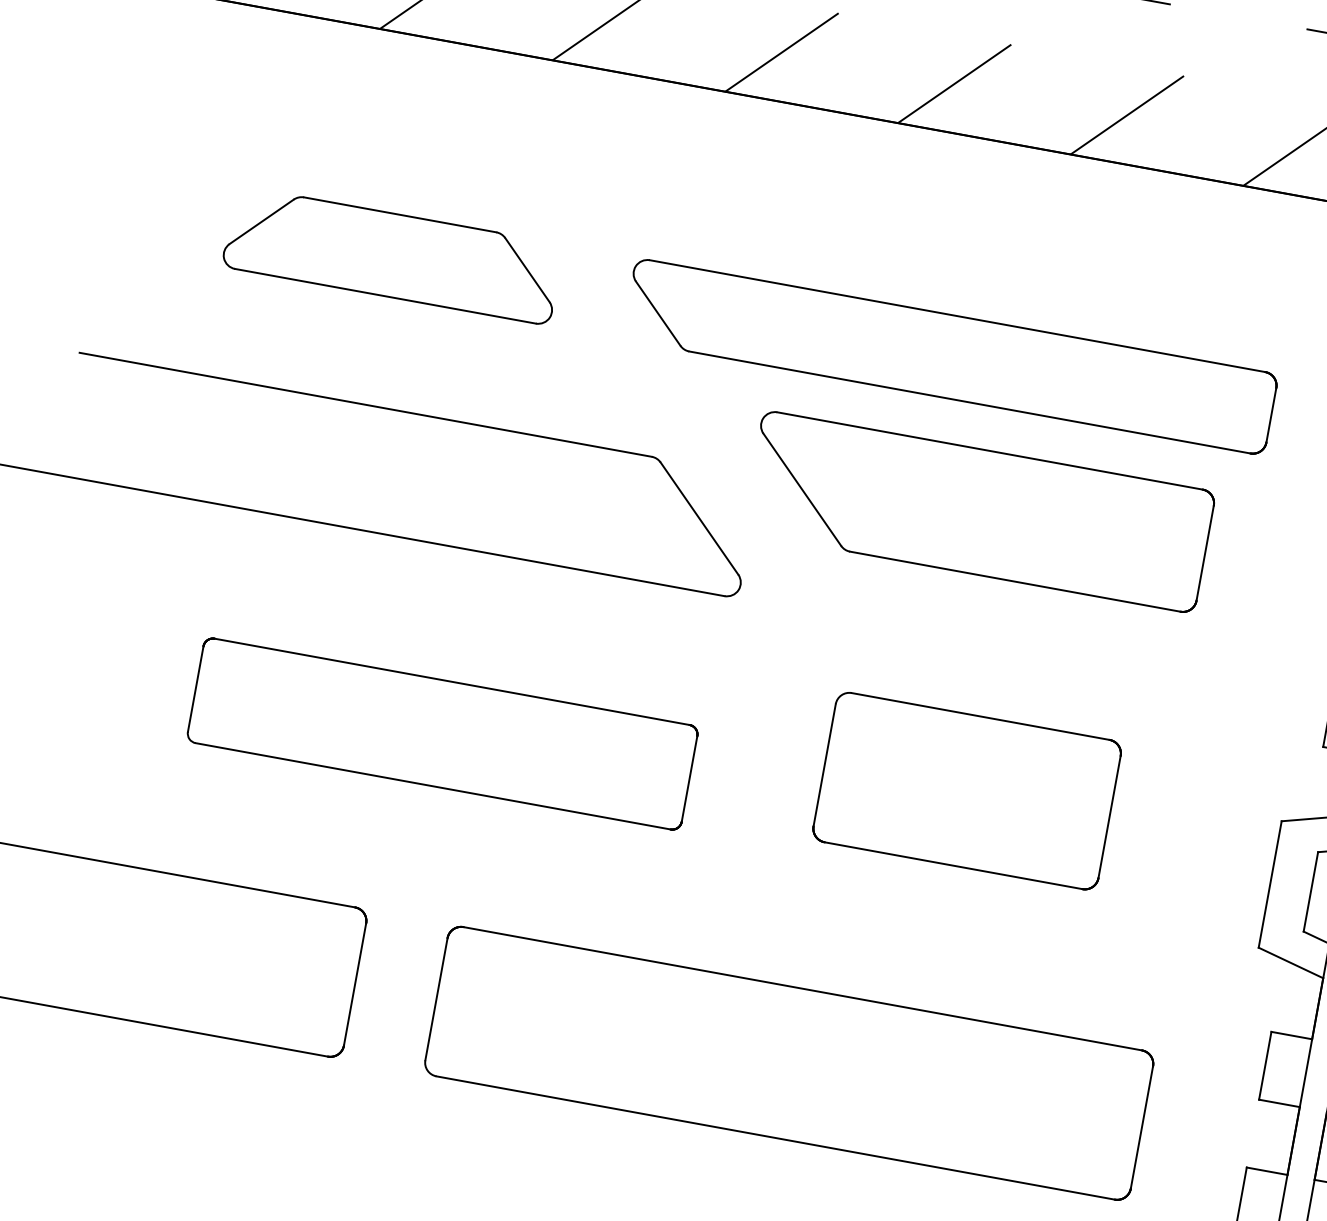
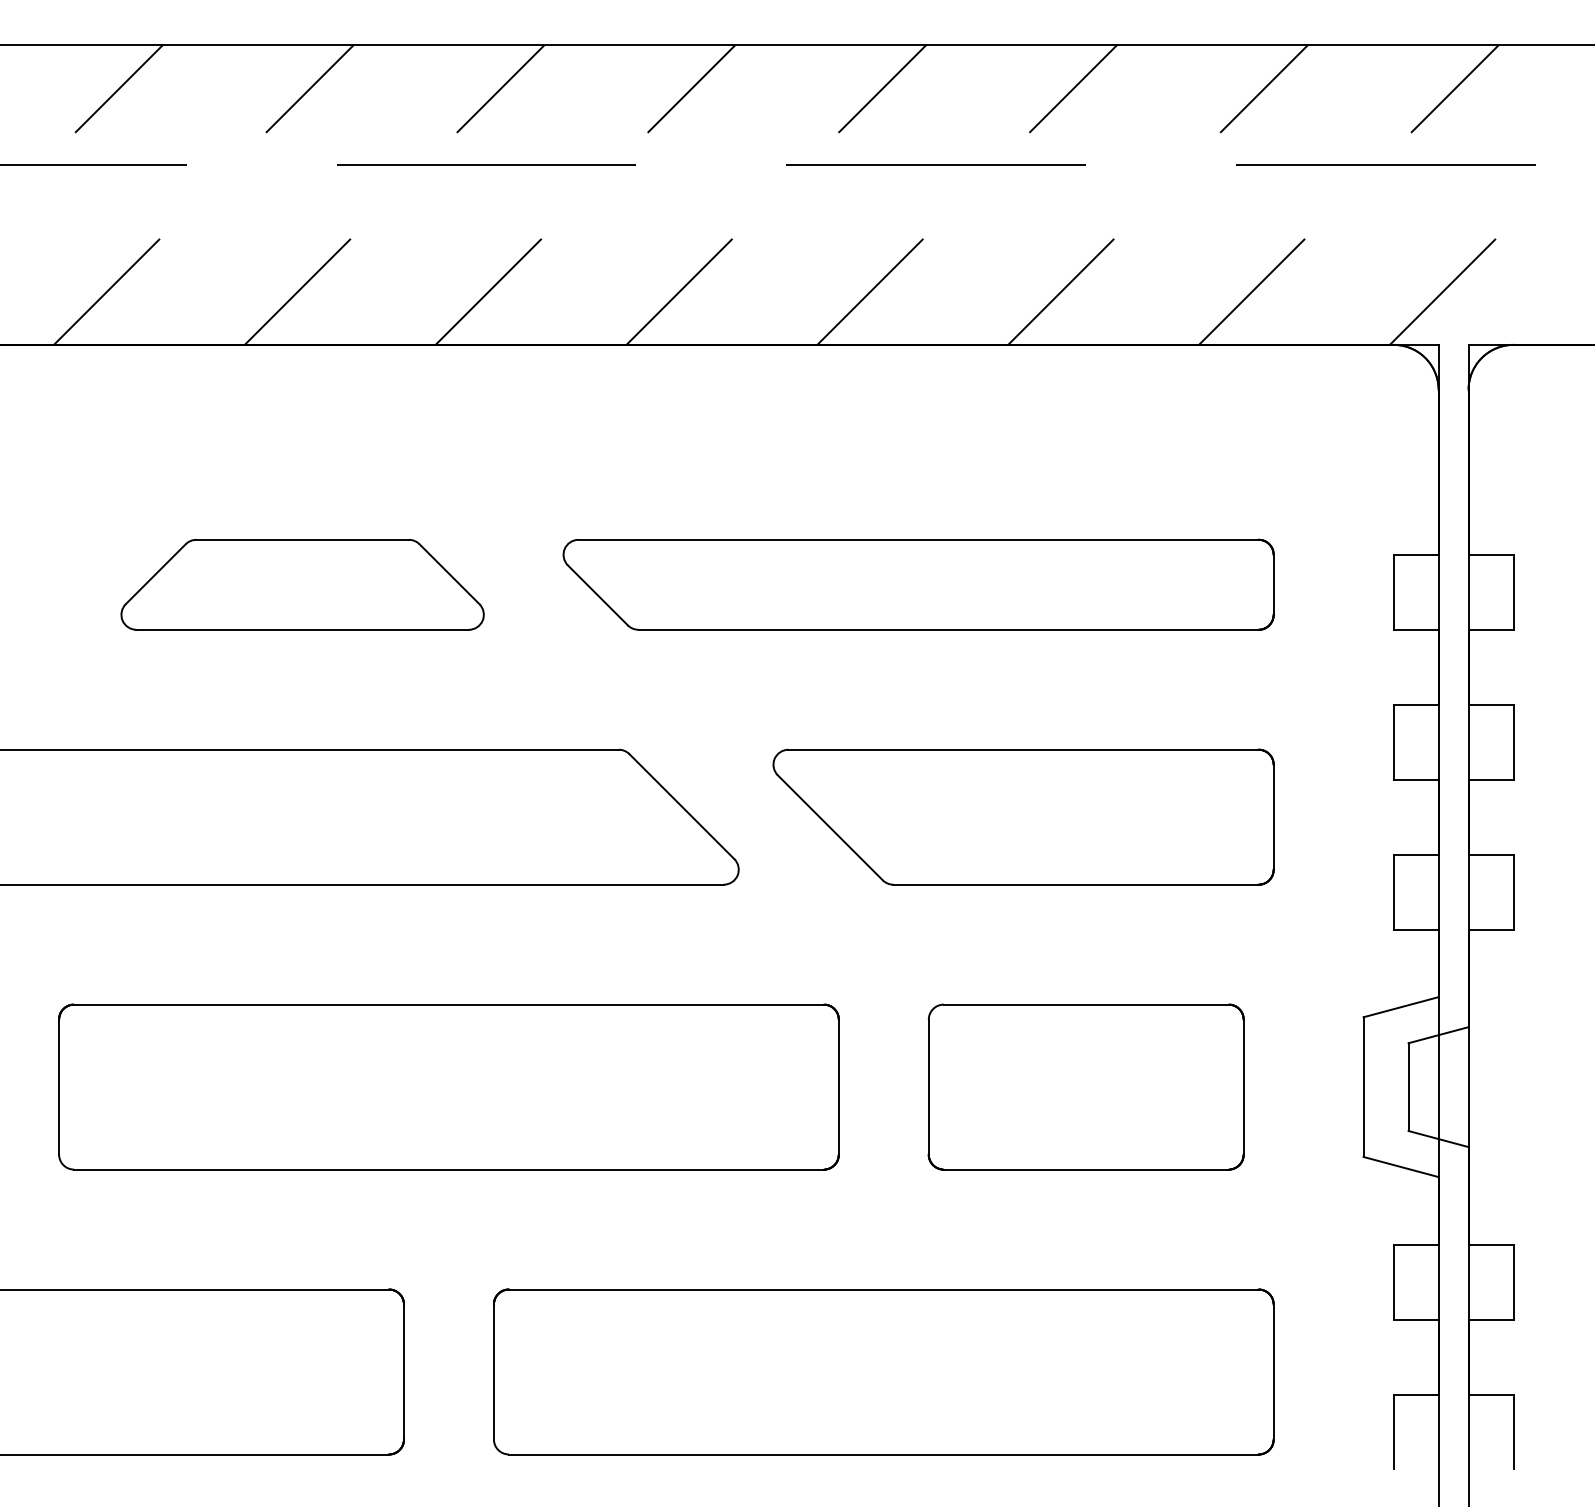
part: (978, 511) -> (1023, 816), moved
part: (442, 733) -> (448, 1086), size x1.43
part: (966, 790) -> (1085, 1086), moved

